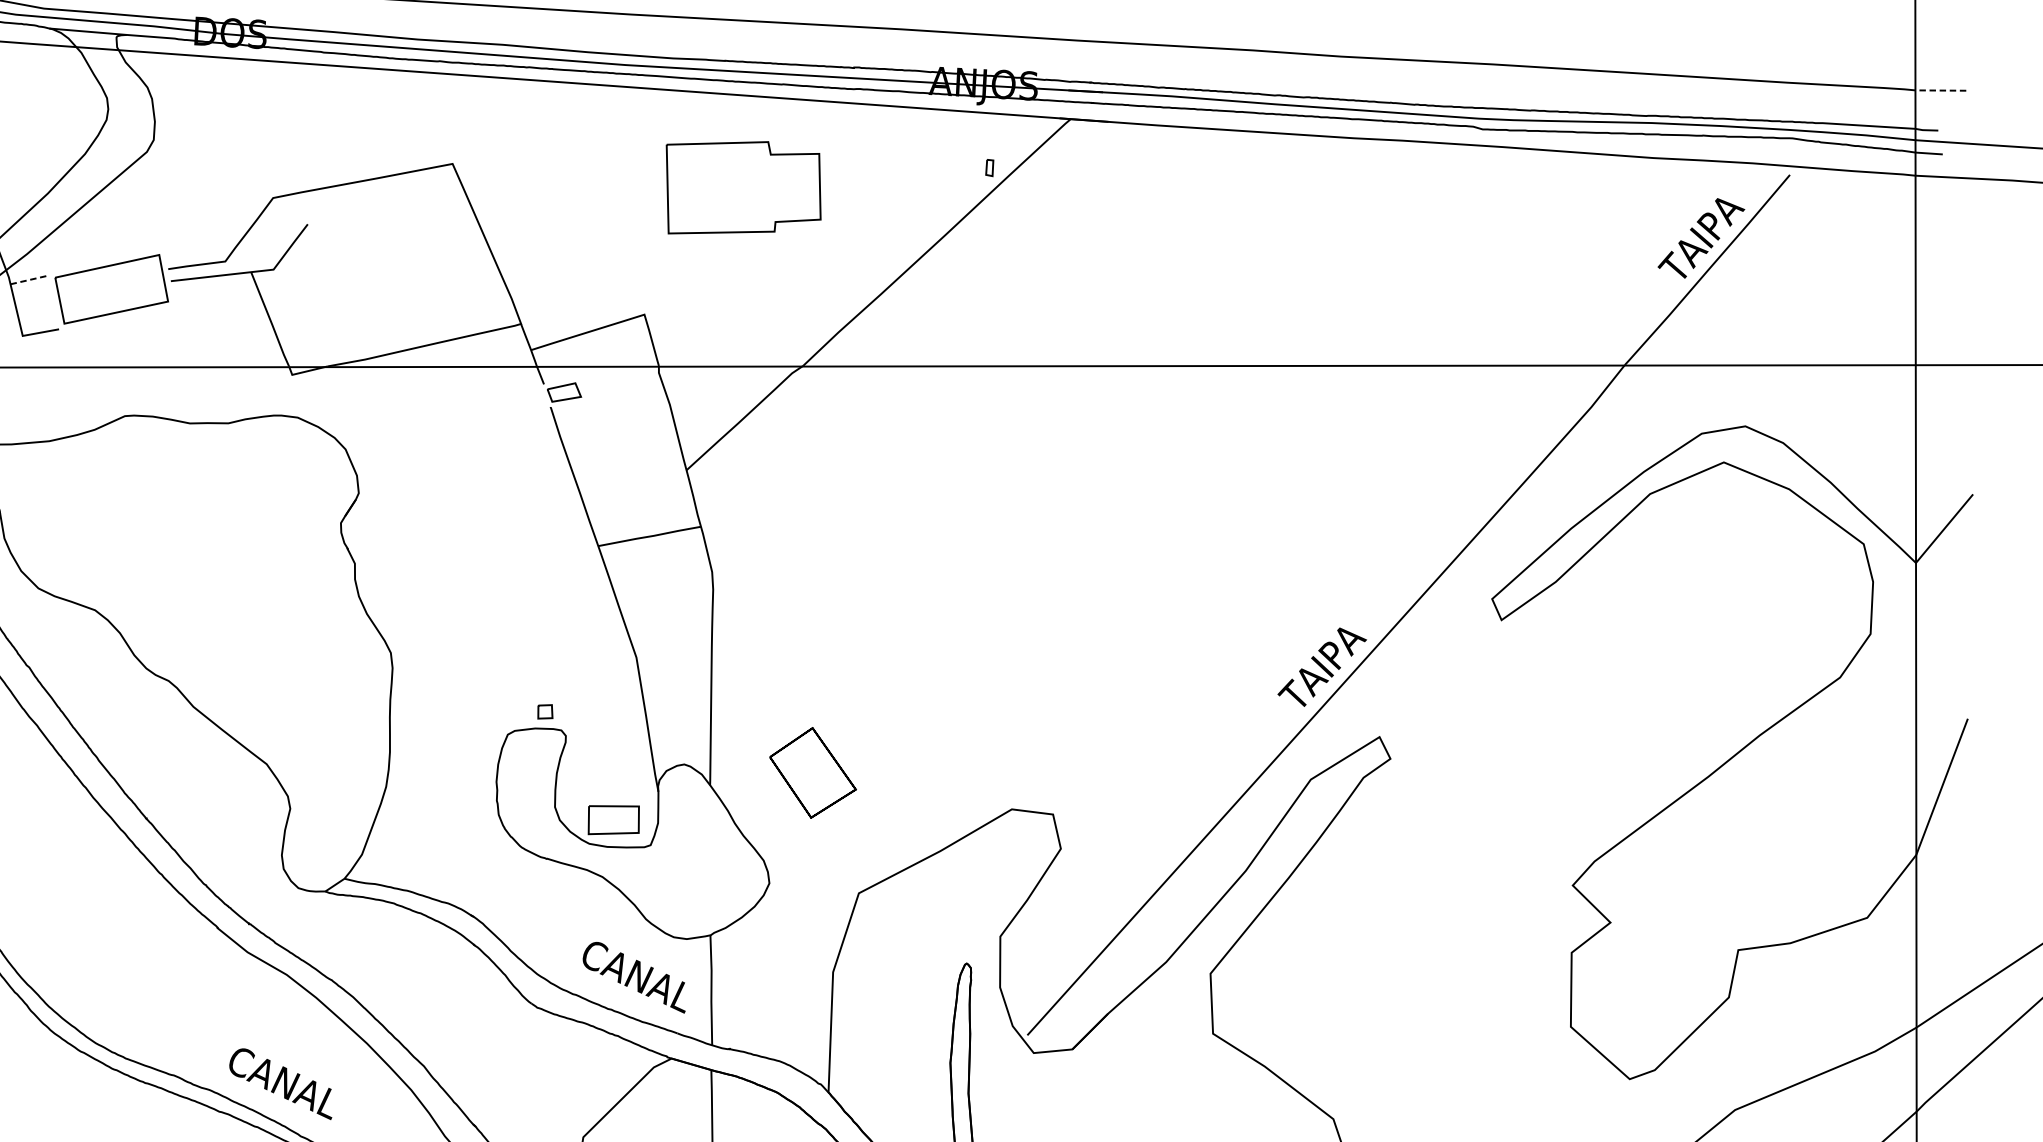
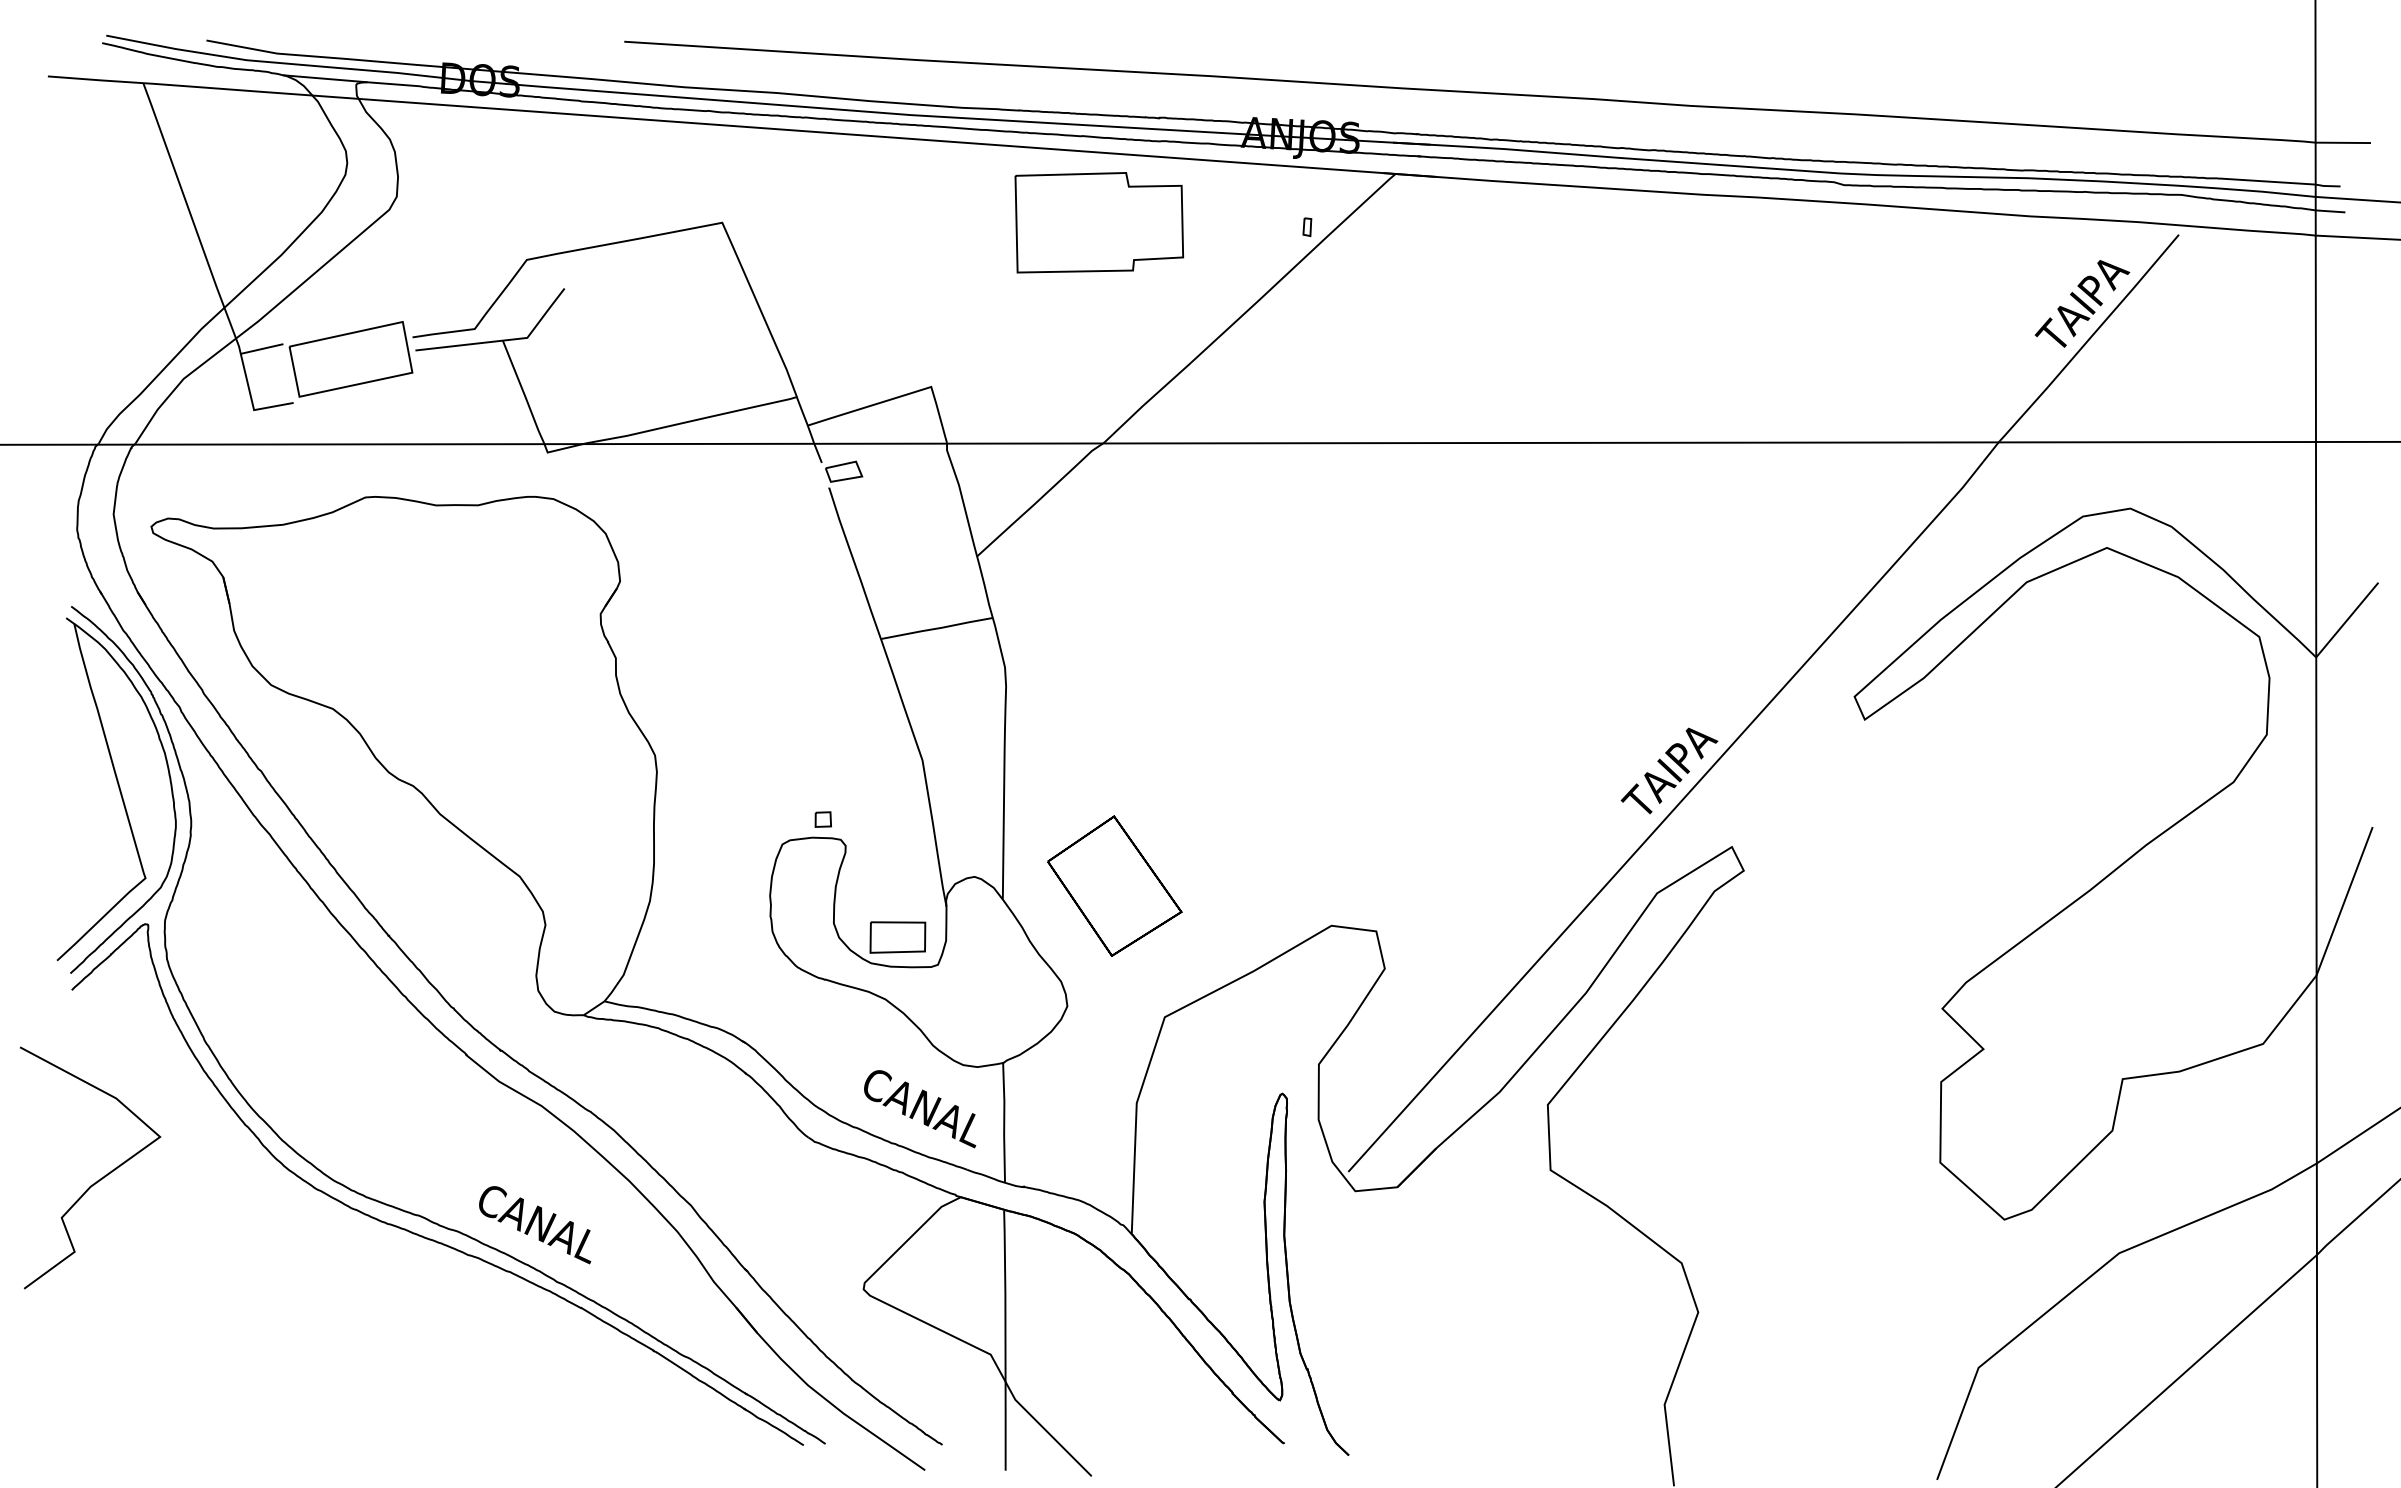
line: (1941, 90) -> (2343, 142), dashed -> solid
part: (743, 187) -> (1099, 222), moved
line: (30, 280) -> (262, 349), dashed -> solid
part: (812, 772) -> (1114, 885), size x1.43

